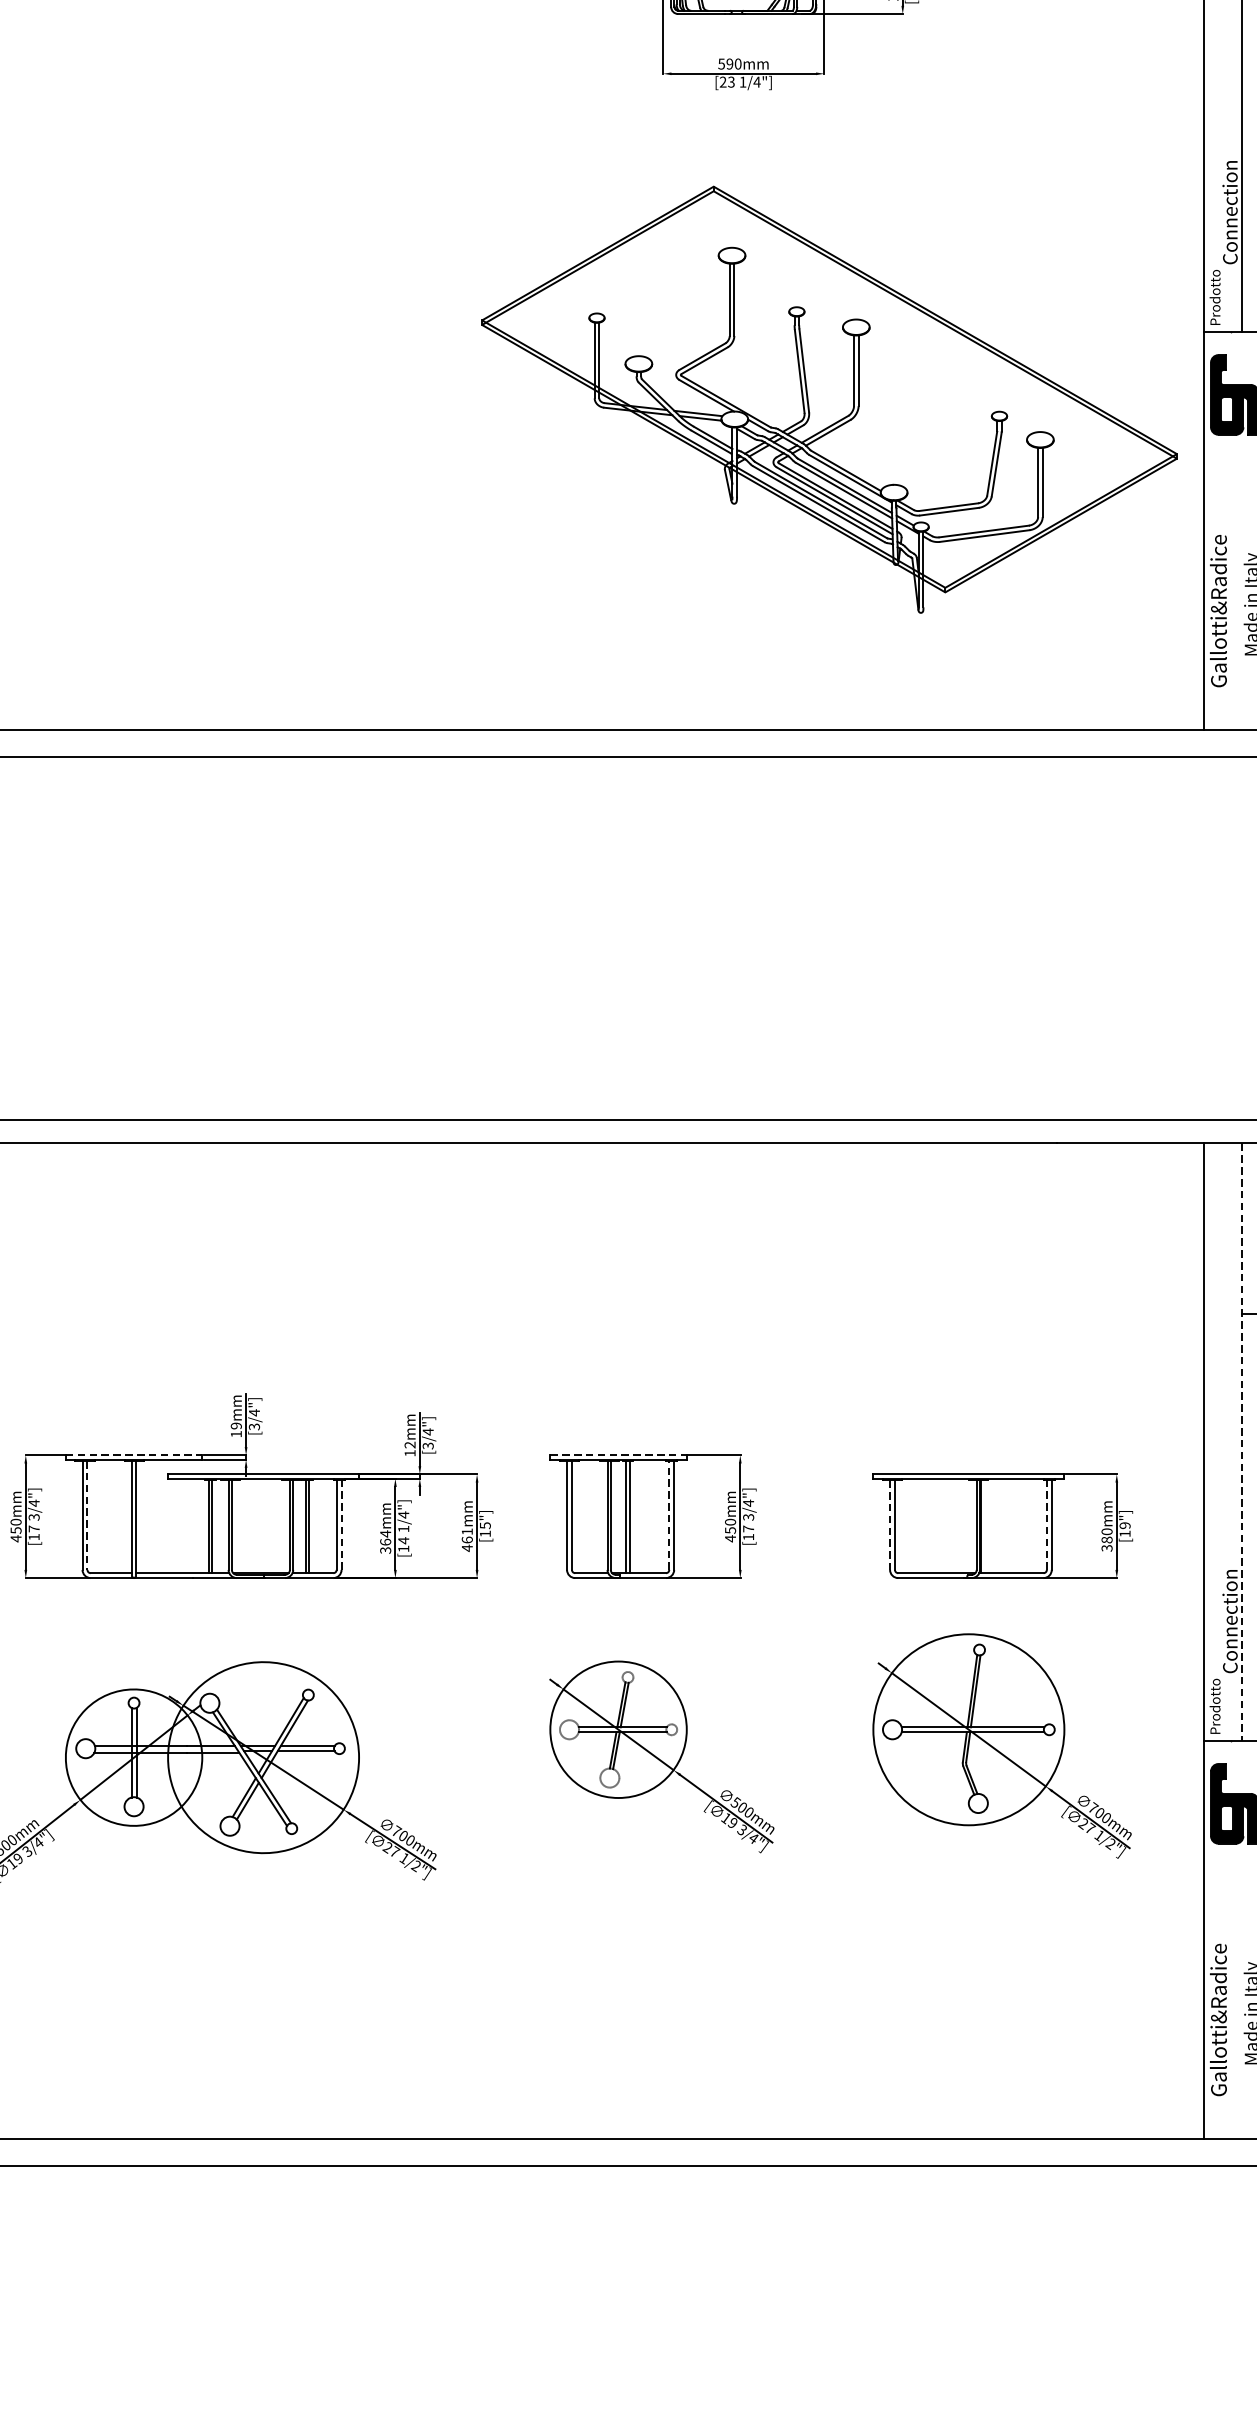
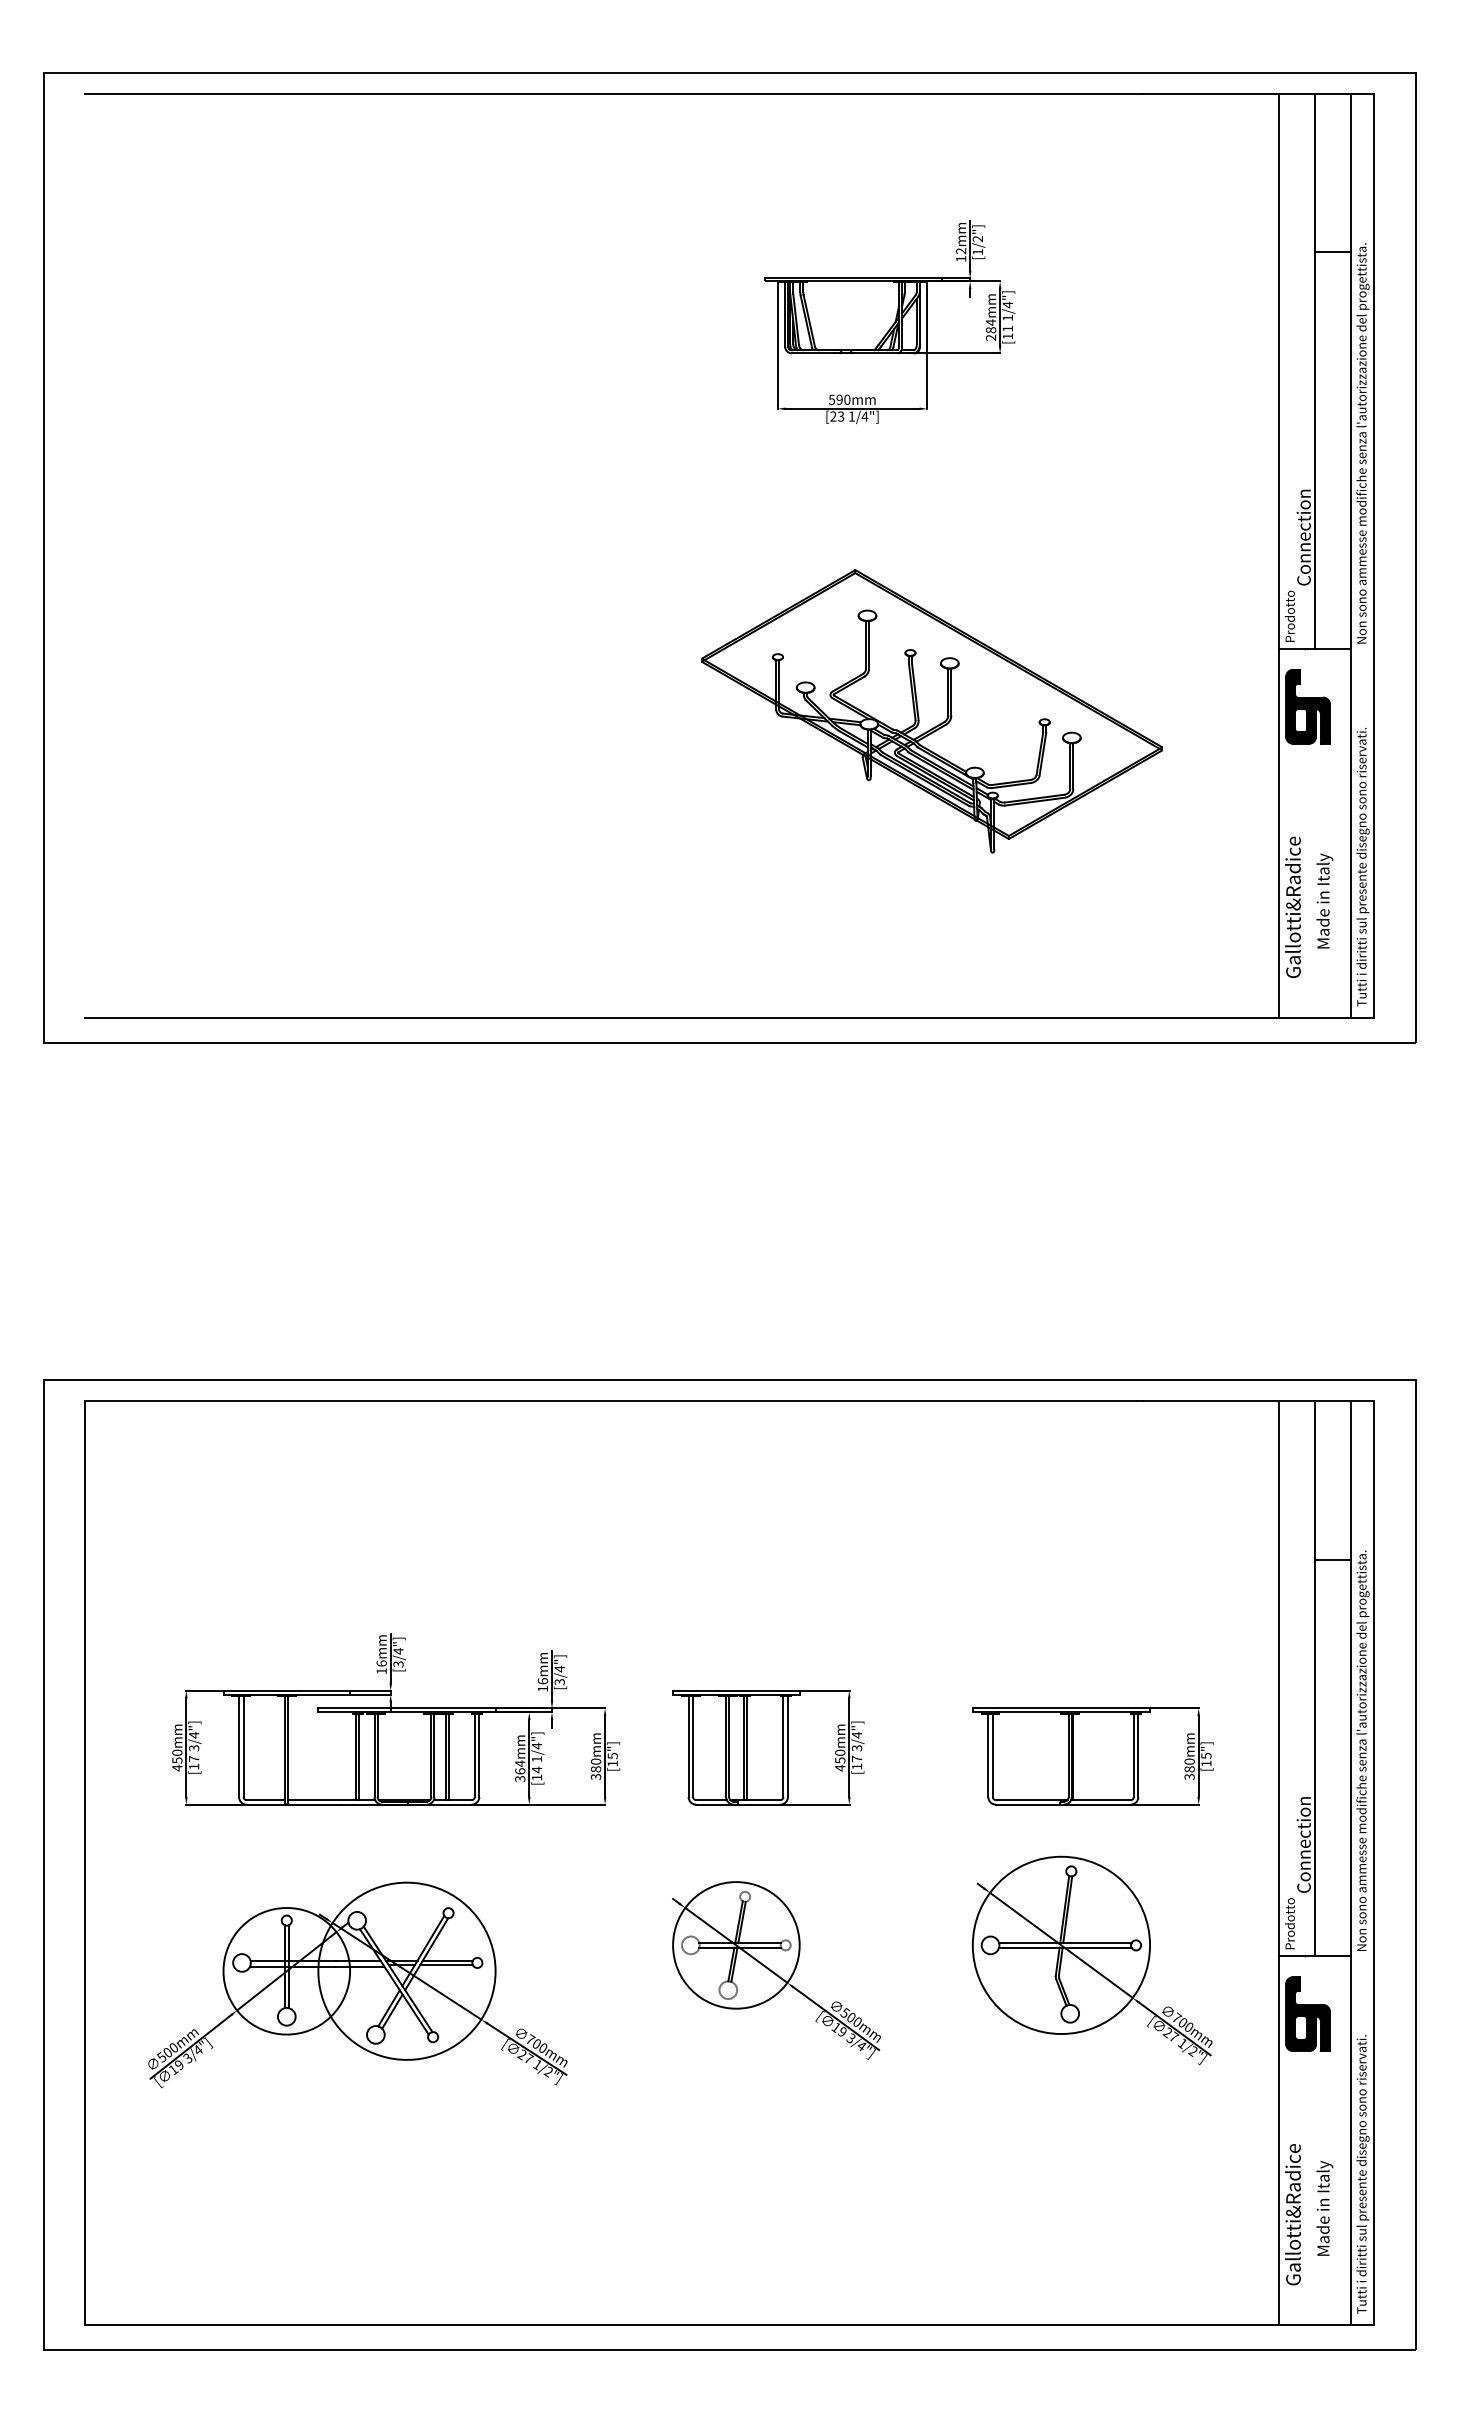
part: (828, 400) -> (931, 711), size x0.71
text: (236, 1425) -> (381, 1663), 19mm -> 16mm
line: (1242, 1443) -> (1315, 1679), dashed -> solid
text: (409, 1445) -> (542, 1681), 12mm -> 16mm
line: (134, 1455) -> (287, 1690), dashed -> solid
line: (618, 1455) -> (736, 1690), dashed -> solid
line: (87, 1515) -> (243, 1746), dashed -> solid
line: (669, 1515) -> (783, 1746), dashed -> solid
line: (341, 1525) -> (479, 1755), dashed -> solid
line: (890, 1525) -> (988, 1755), dashed -> solid
line: (1046, 1525) -> (1133, 1755), dashed -> solid
text: (1125, 1526) -> (1206, 1756), [19"] -> [15"]
text: (466, 1540) -> (595, 1769), 461mm -> 380mm

